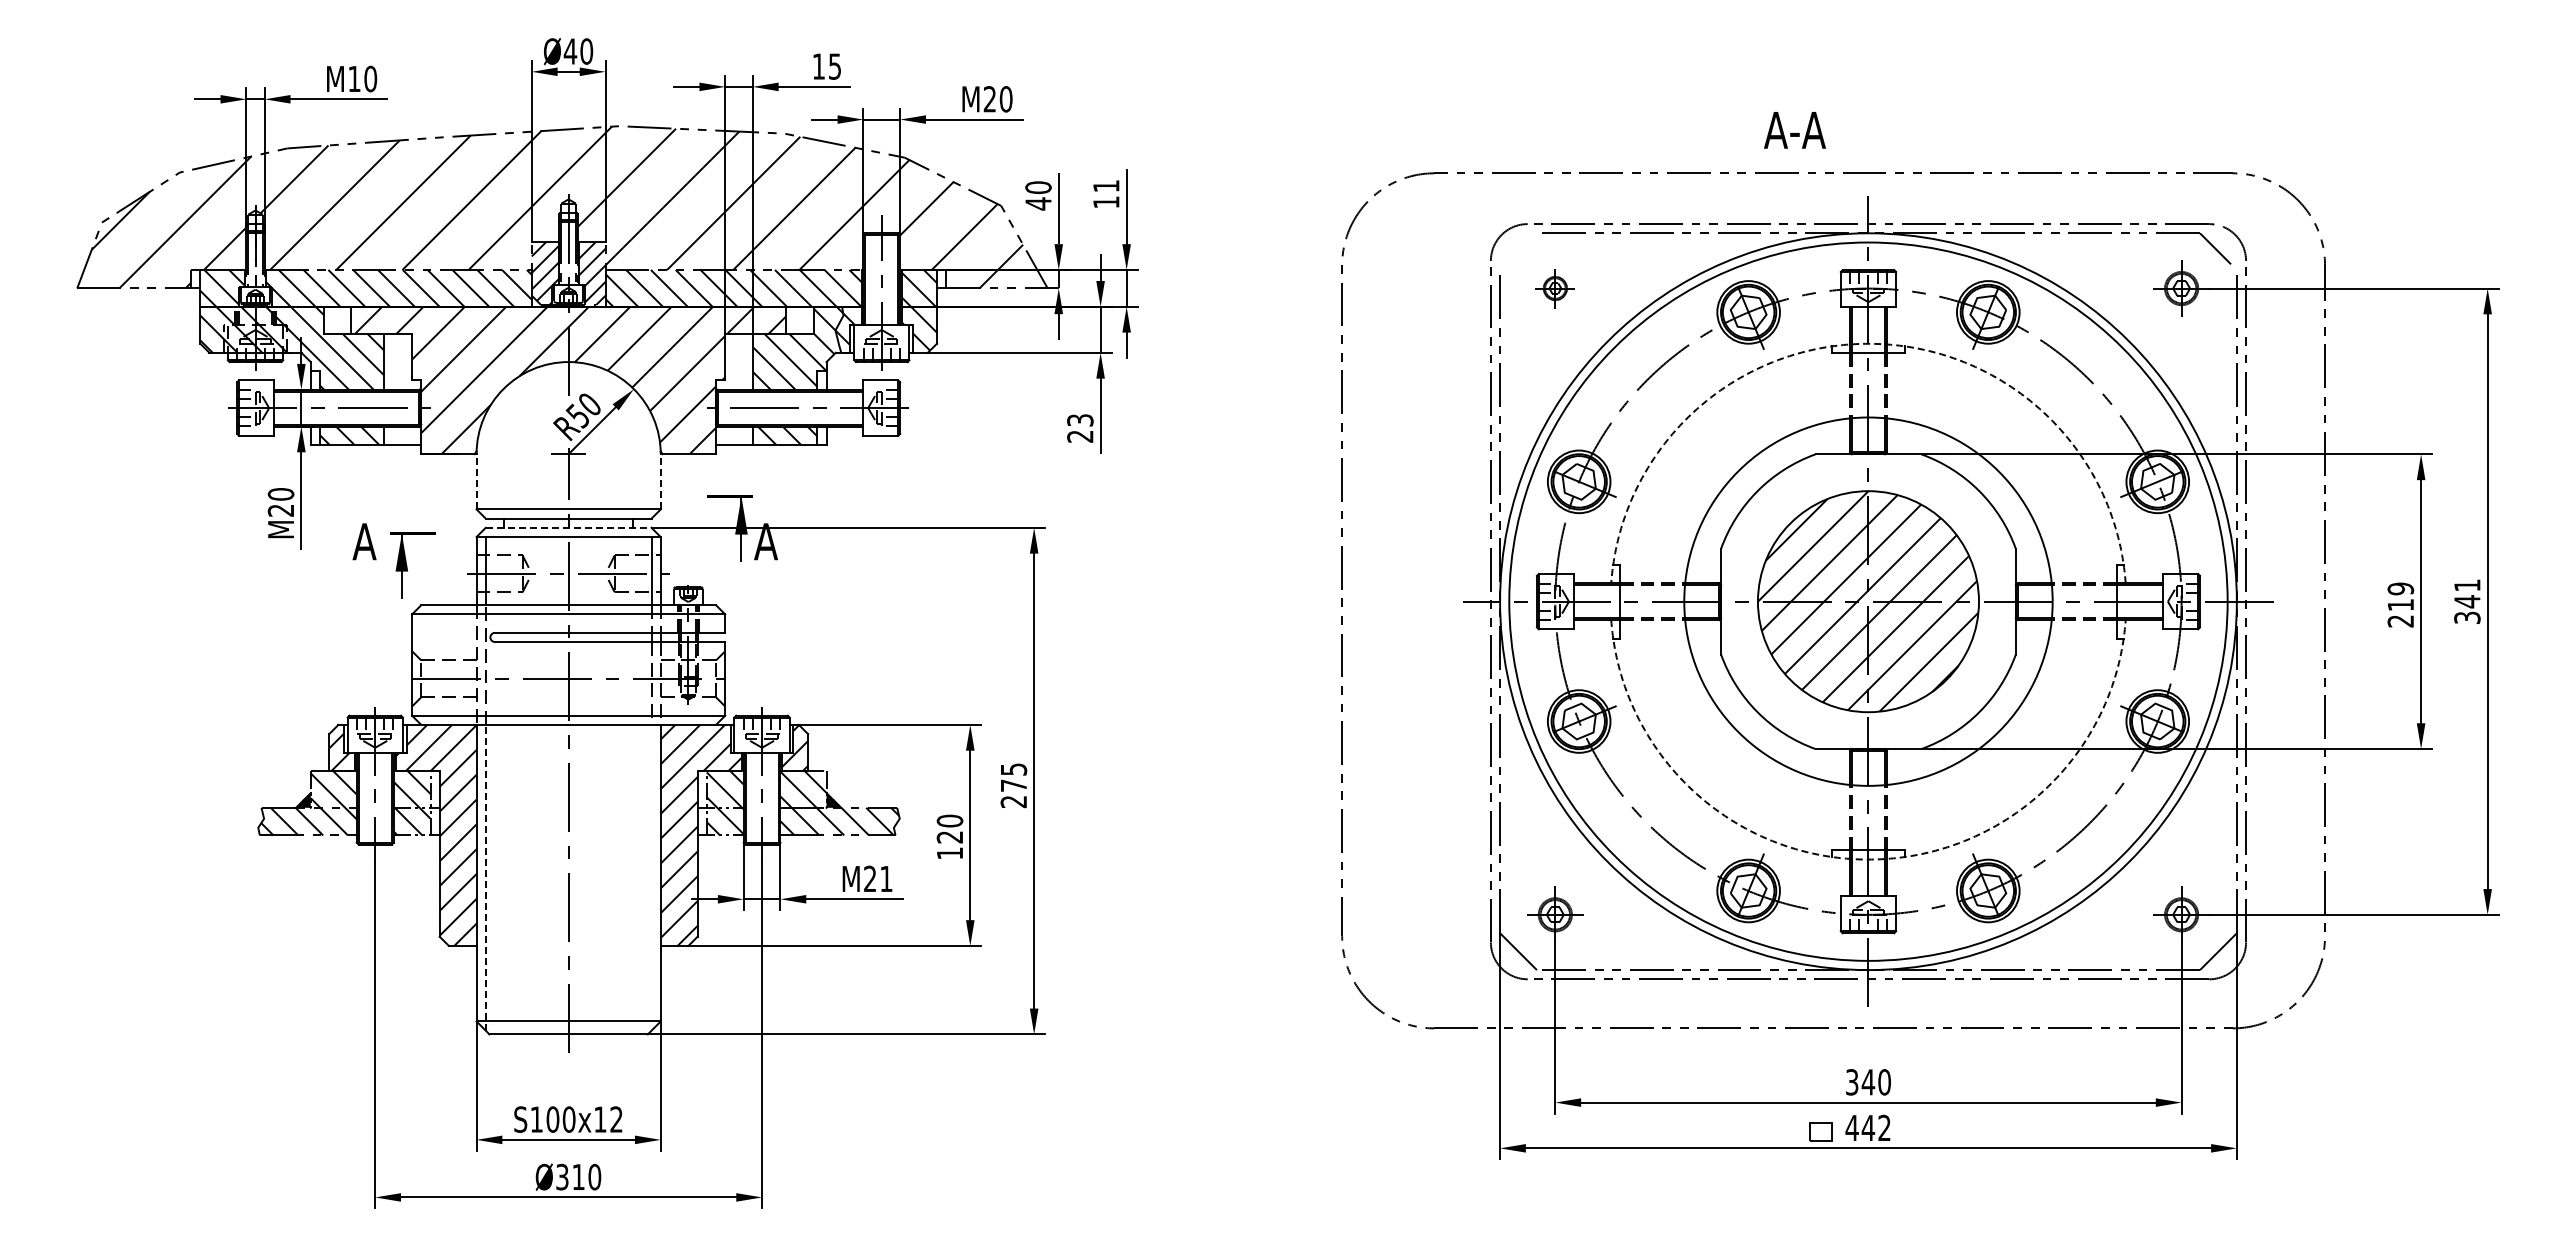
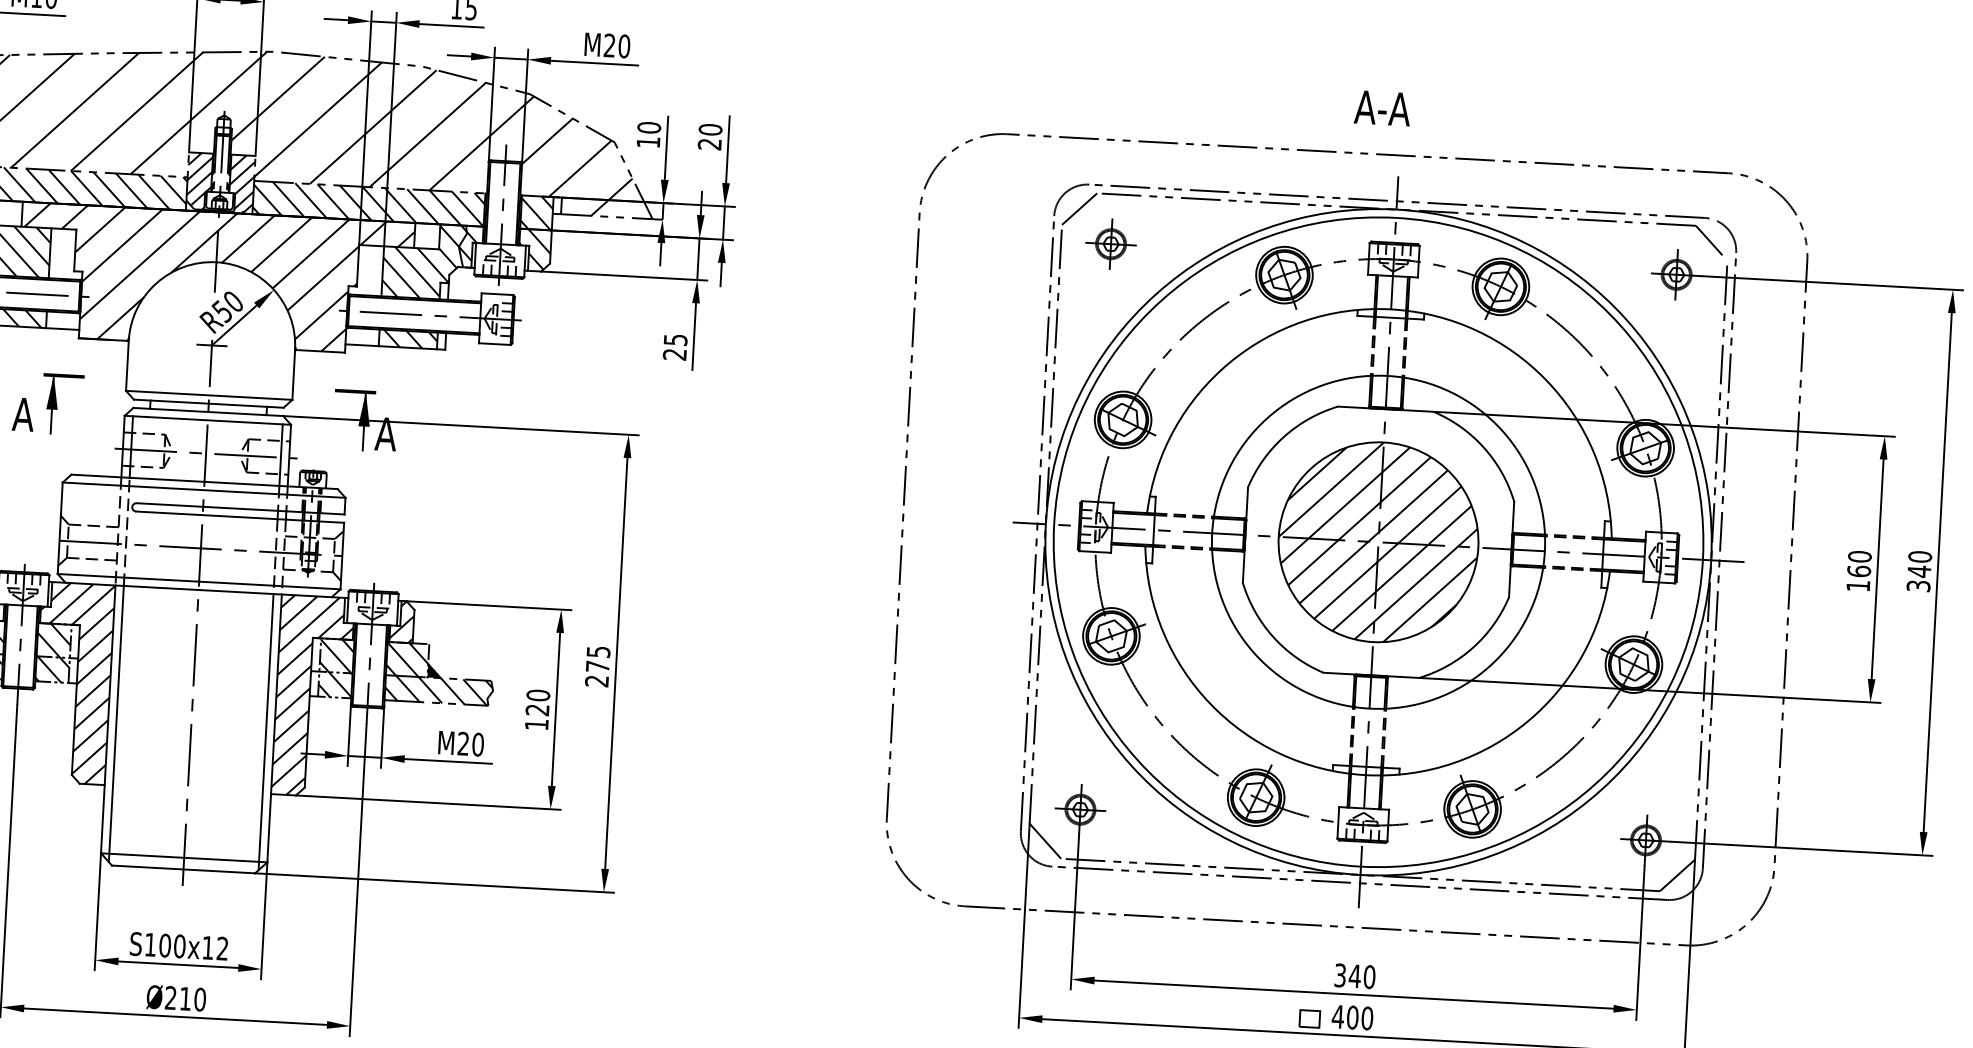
text: (1794, 130) -> (1382, 108), moved
text: (1106, 193) -> (710, 136), 11 -> 20
text: (1038, 203) -> (648, 142), 40 -> 10
line: (1518, 251) -> (1079, 208), added
part: (1555, 288) -> (1111, 244), size x1.43
arc: (1868, 343) -> (1391, 309), dashed -> solid
text: (1079, 419) -> (674, 339), 23 -> 25
line: (476, 481) -> (127, 365), dashed -> solid
line: (660, 481) -> (293, 374), dashed -> solid
line: (568, 527) -> (208, 411), dashed -> solid
part: (412, 565) -> (61, 404), moved
text: (2467, 585) -> (1920, 556), 341 -> 340
text: (2400, 604) -> (1858, 570), 219 -> 160
arc: (1868, 859) -> (1365, 775), dashed -> solid
line: (485, 877) -> (116, 723), dashed -> solid
line: (651, 877) -> (266, 731), added
text: (886, 878) -> (478, 744), M21 -> M20
text: (1875, 1127) -> (1359, 1017), 442 -> 400
text: (562, 1177) -> (170, 998), Ø310 -> Ø210

